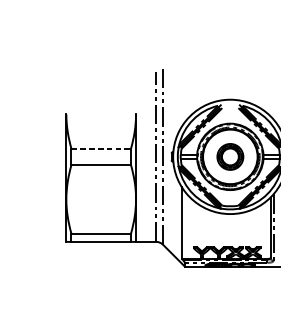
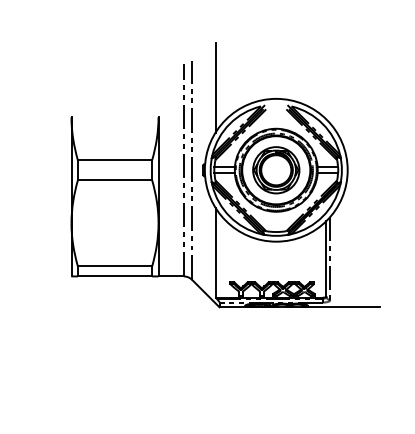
line: (181, 90) -> (215, 87), added
line: (101, 149) -> (115, 160), dashed -> solid
part: (230, 157) -> (276, 170), size x1.43

